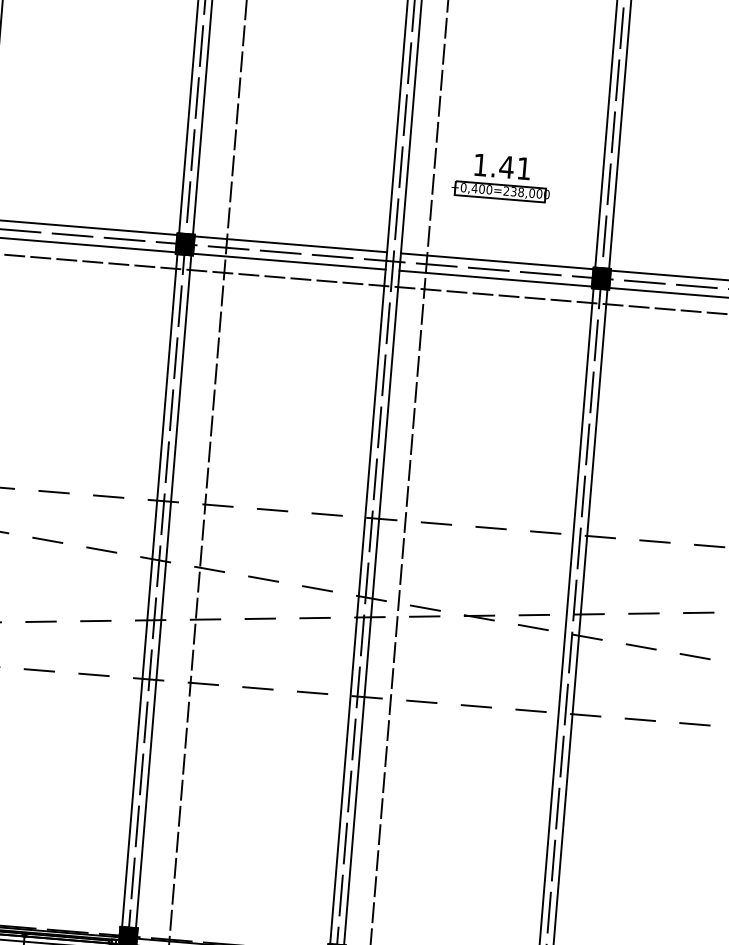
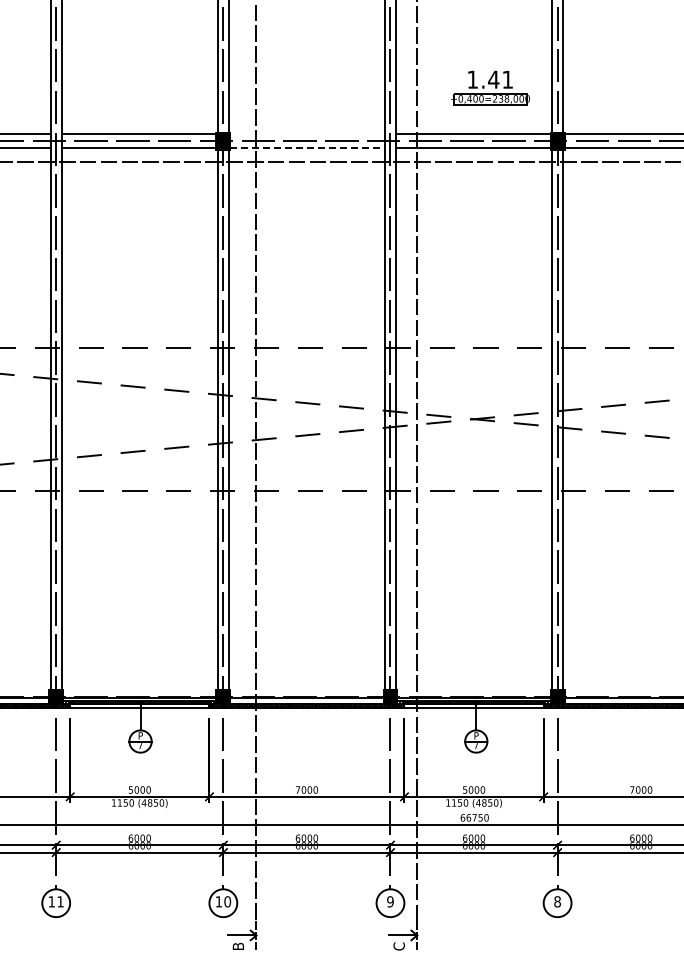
part: (501, 176) -> (490, 87), moved
line: (290, 244) -> (307, 134), removed
line: (290, 261) -> (308, 148), solid -> dashed

